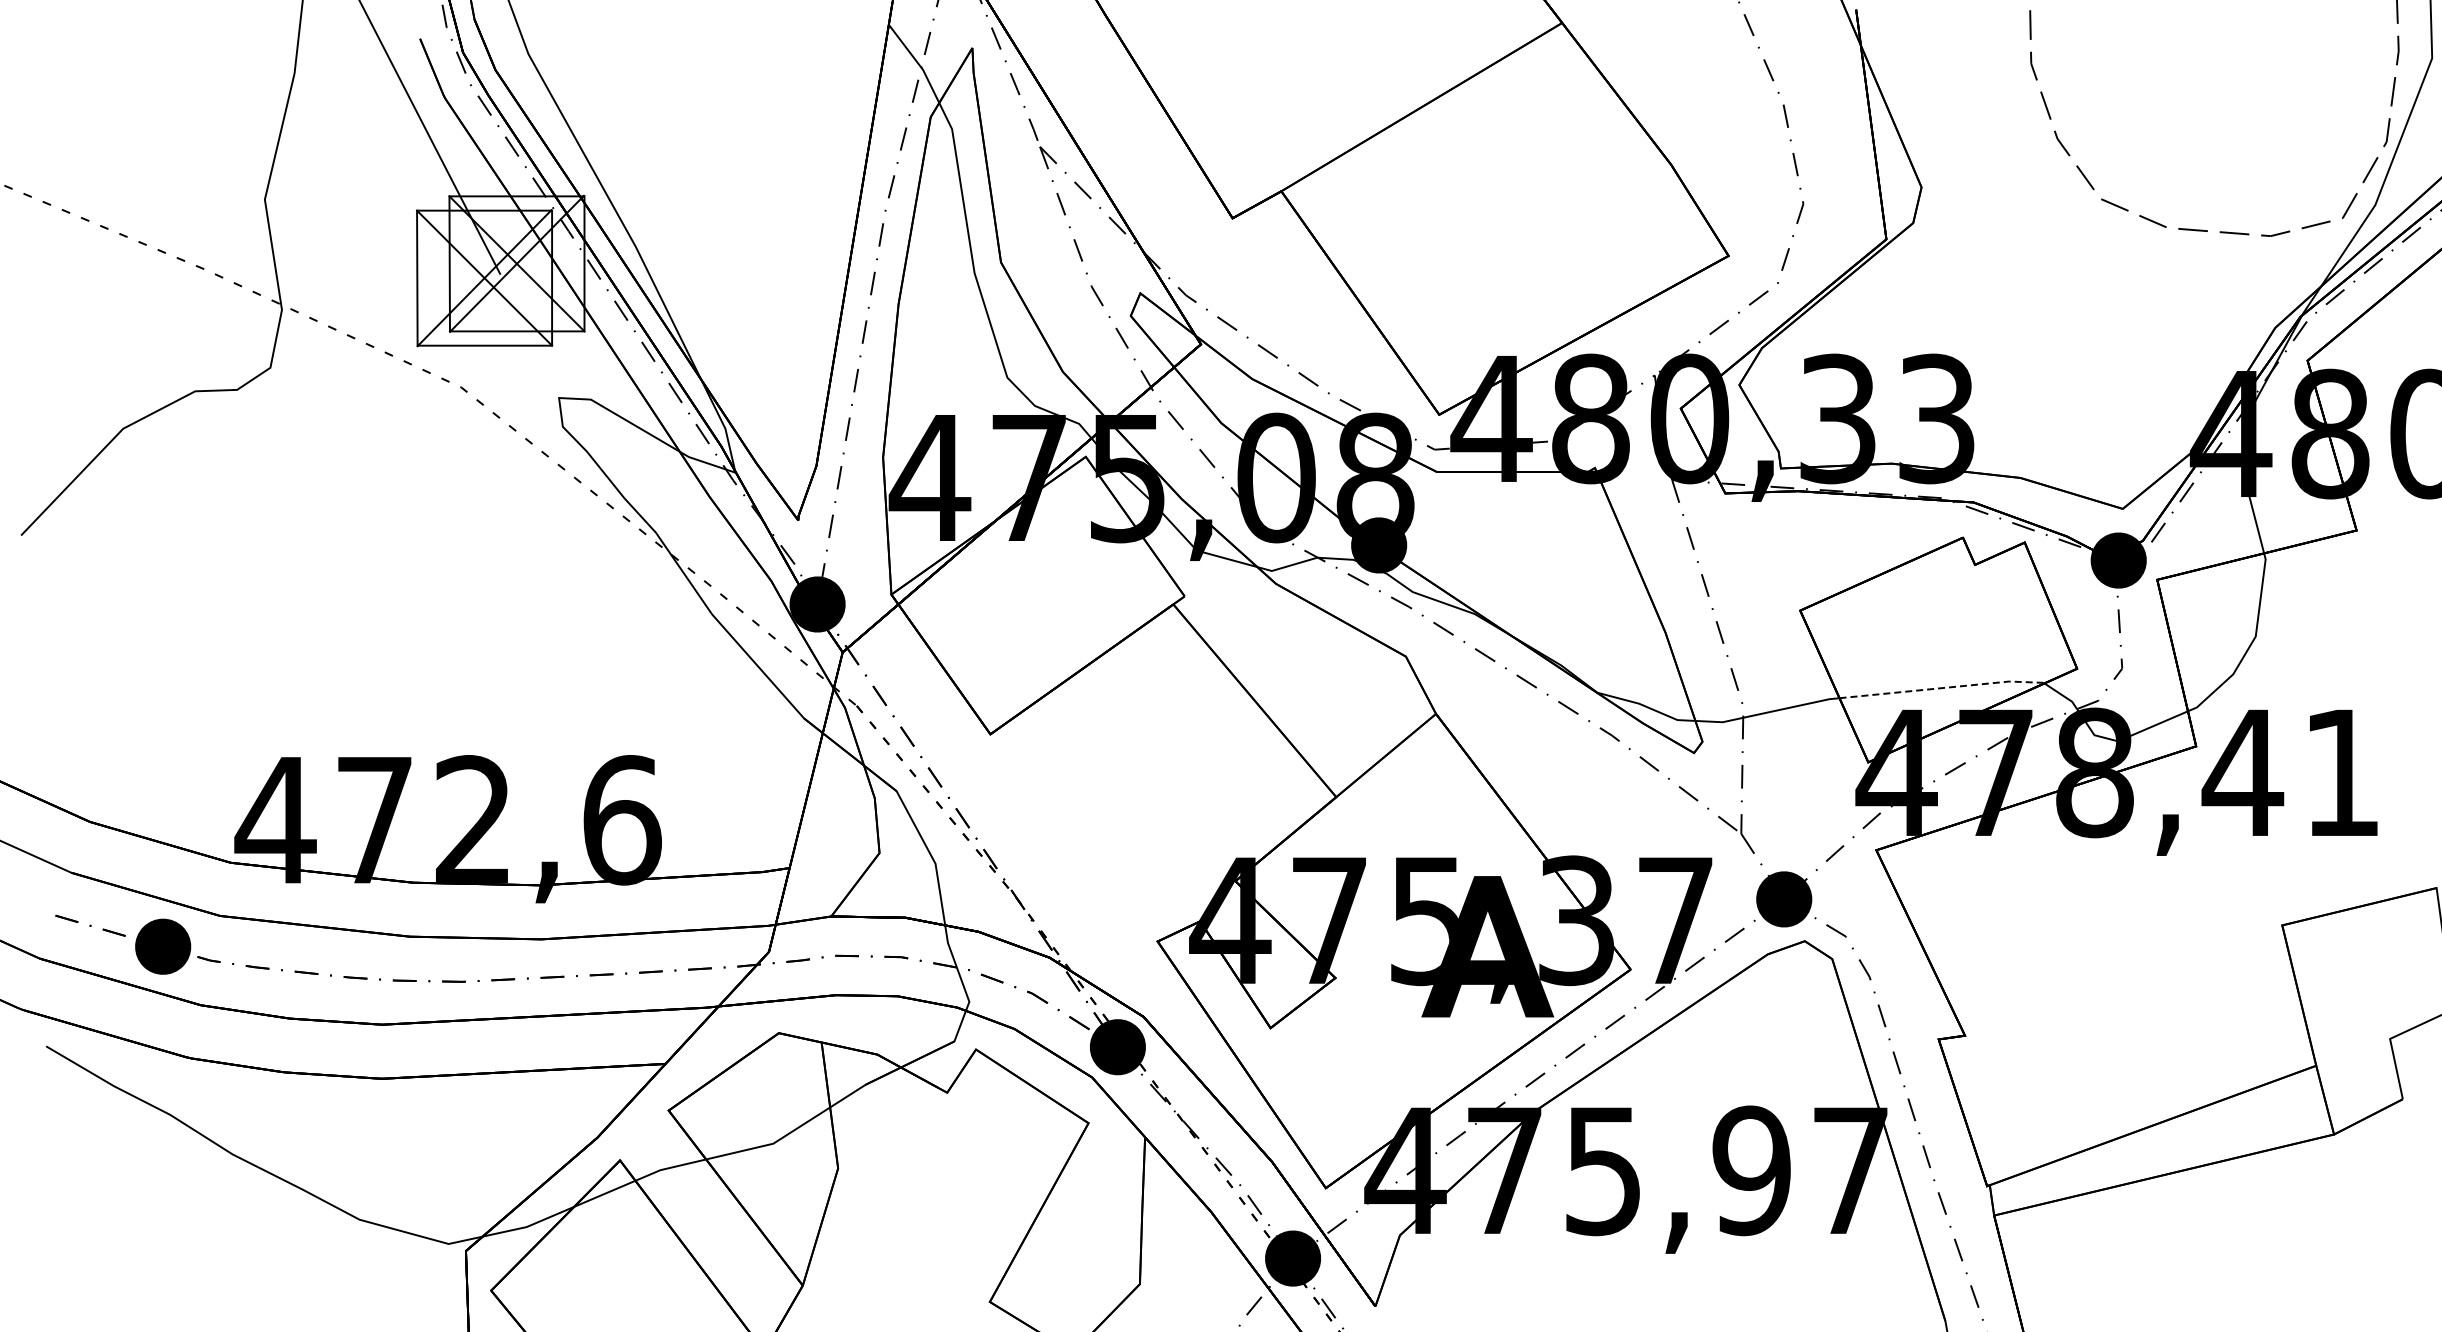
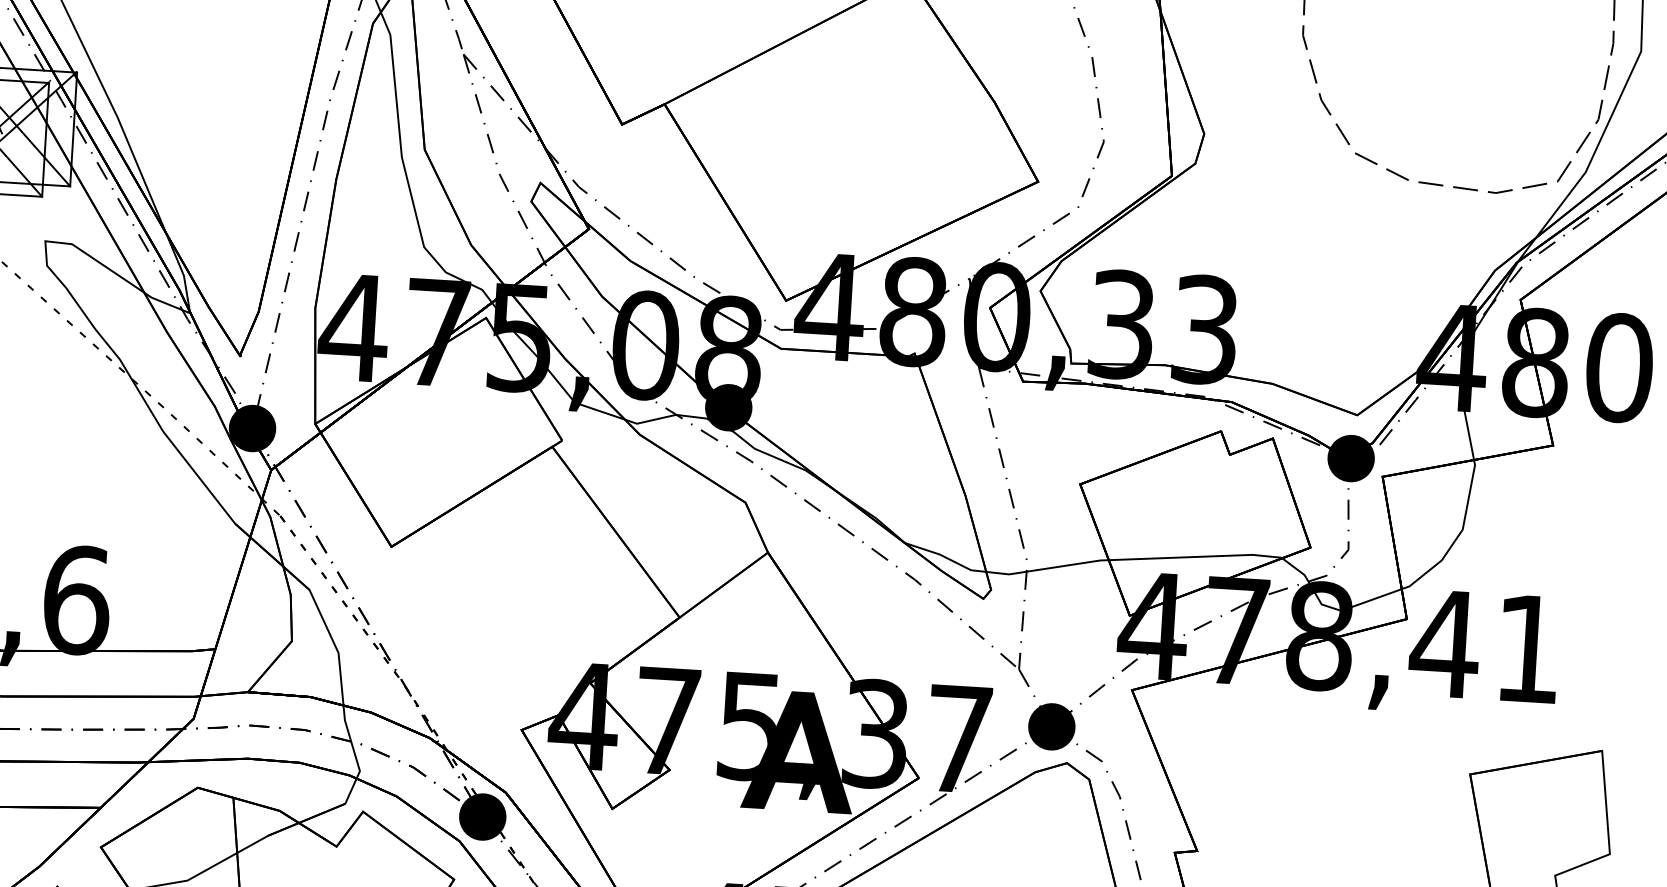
line: (1943, 687) -> (1196, 556), dashed -> solid

